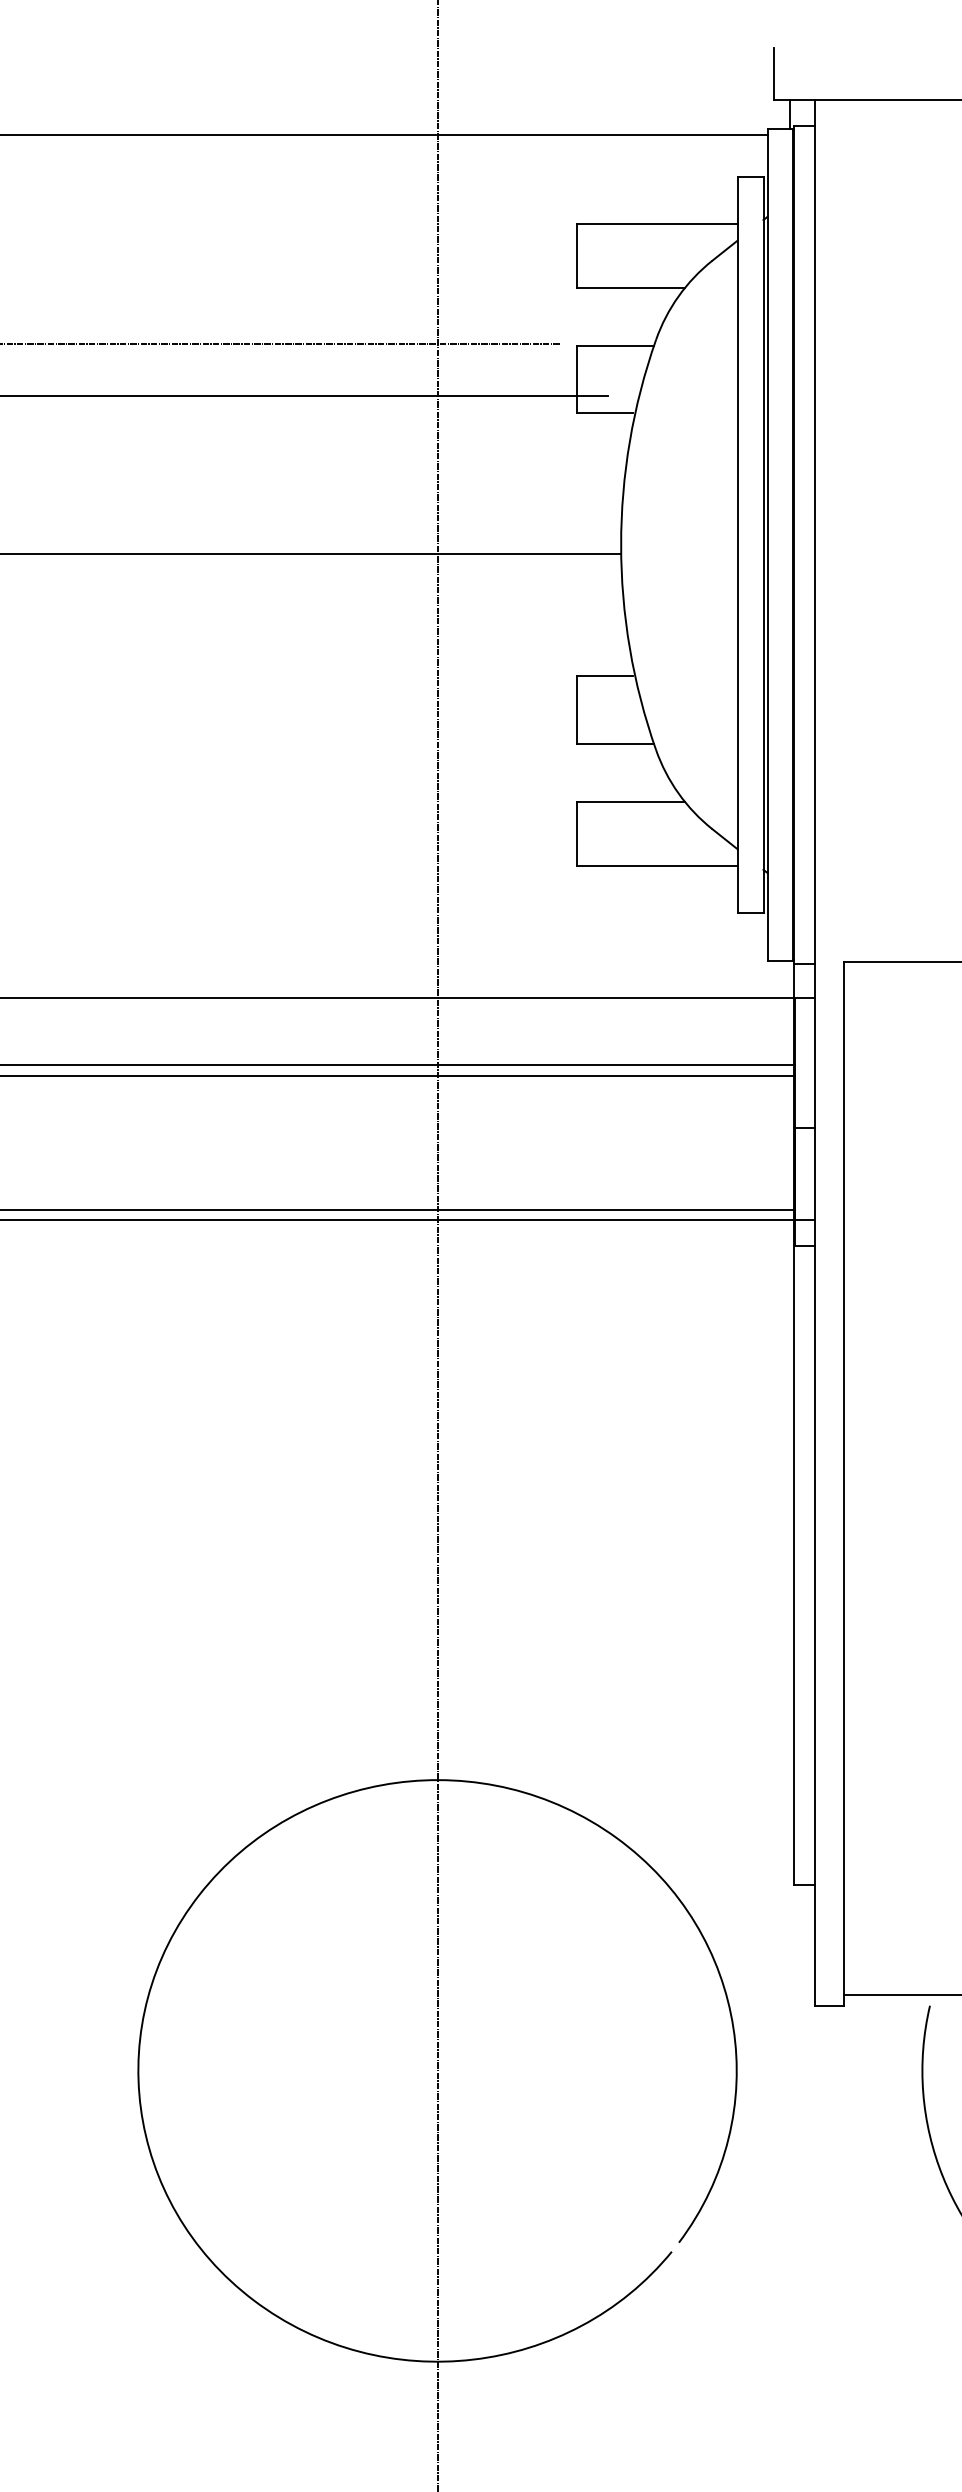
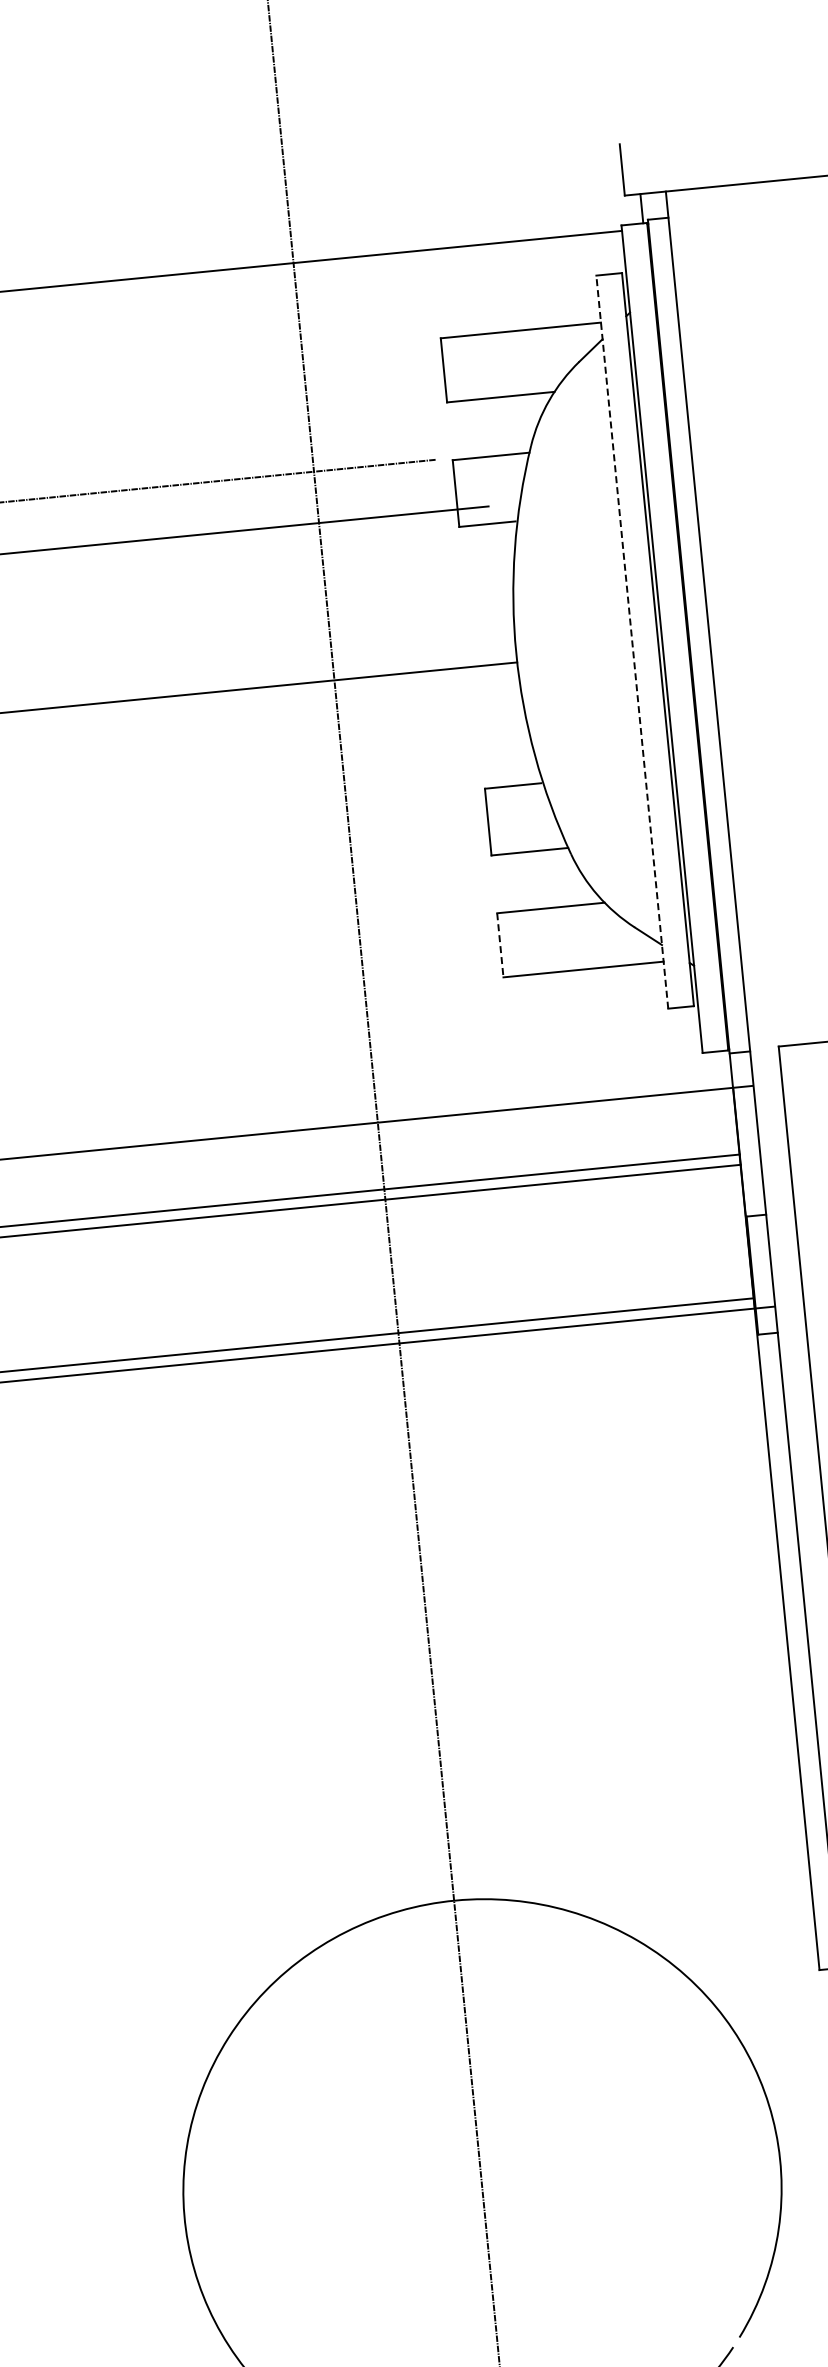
line: (737, 544) -> (632, 641), solid -> dashed
line: (576, 834) -> (500, 946), solid -> dashed

